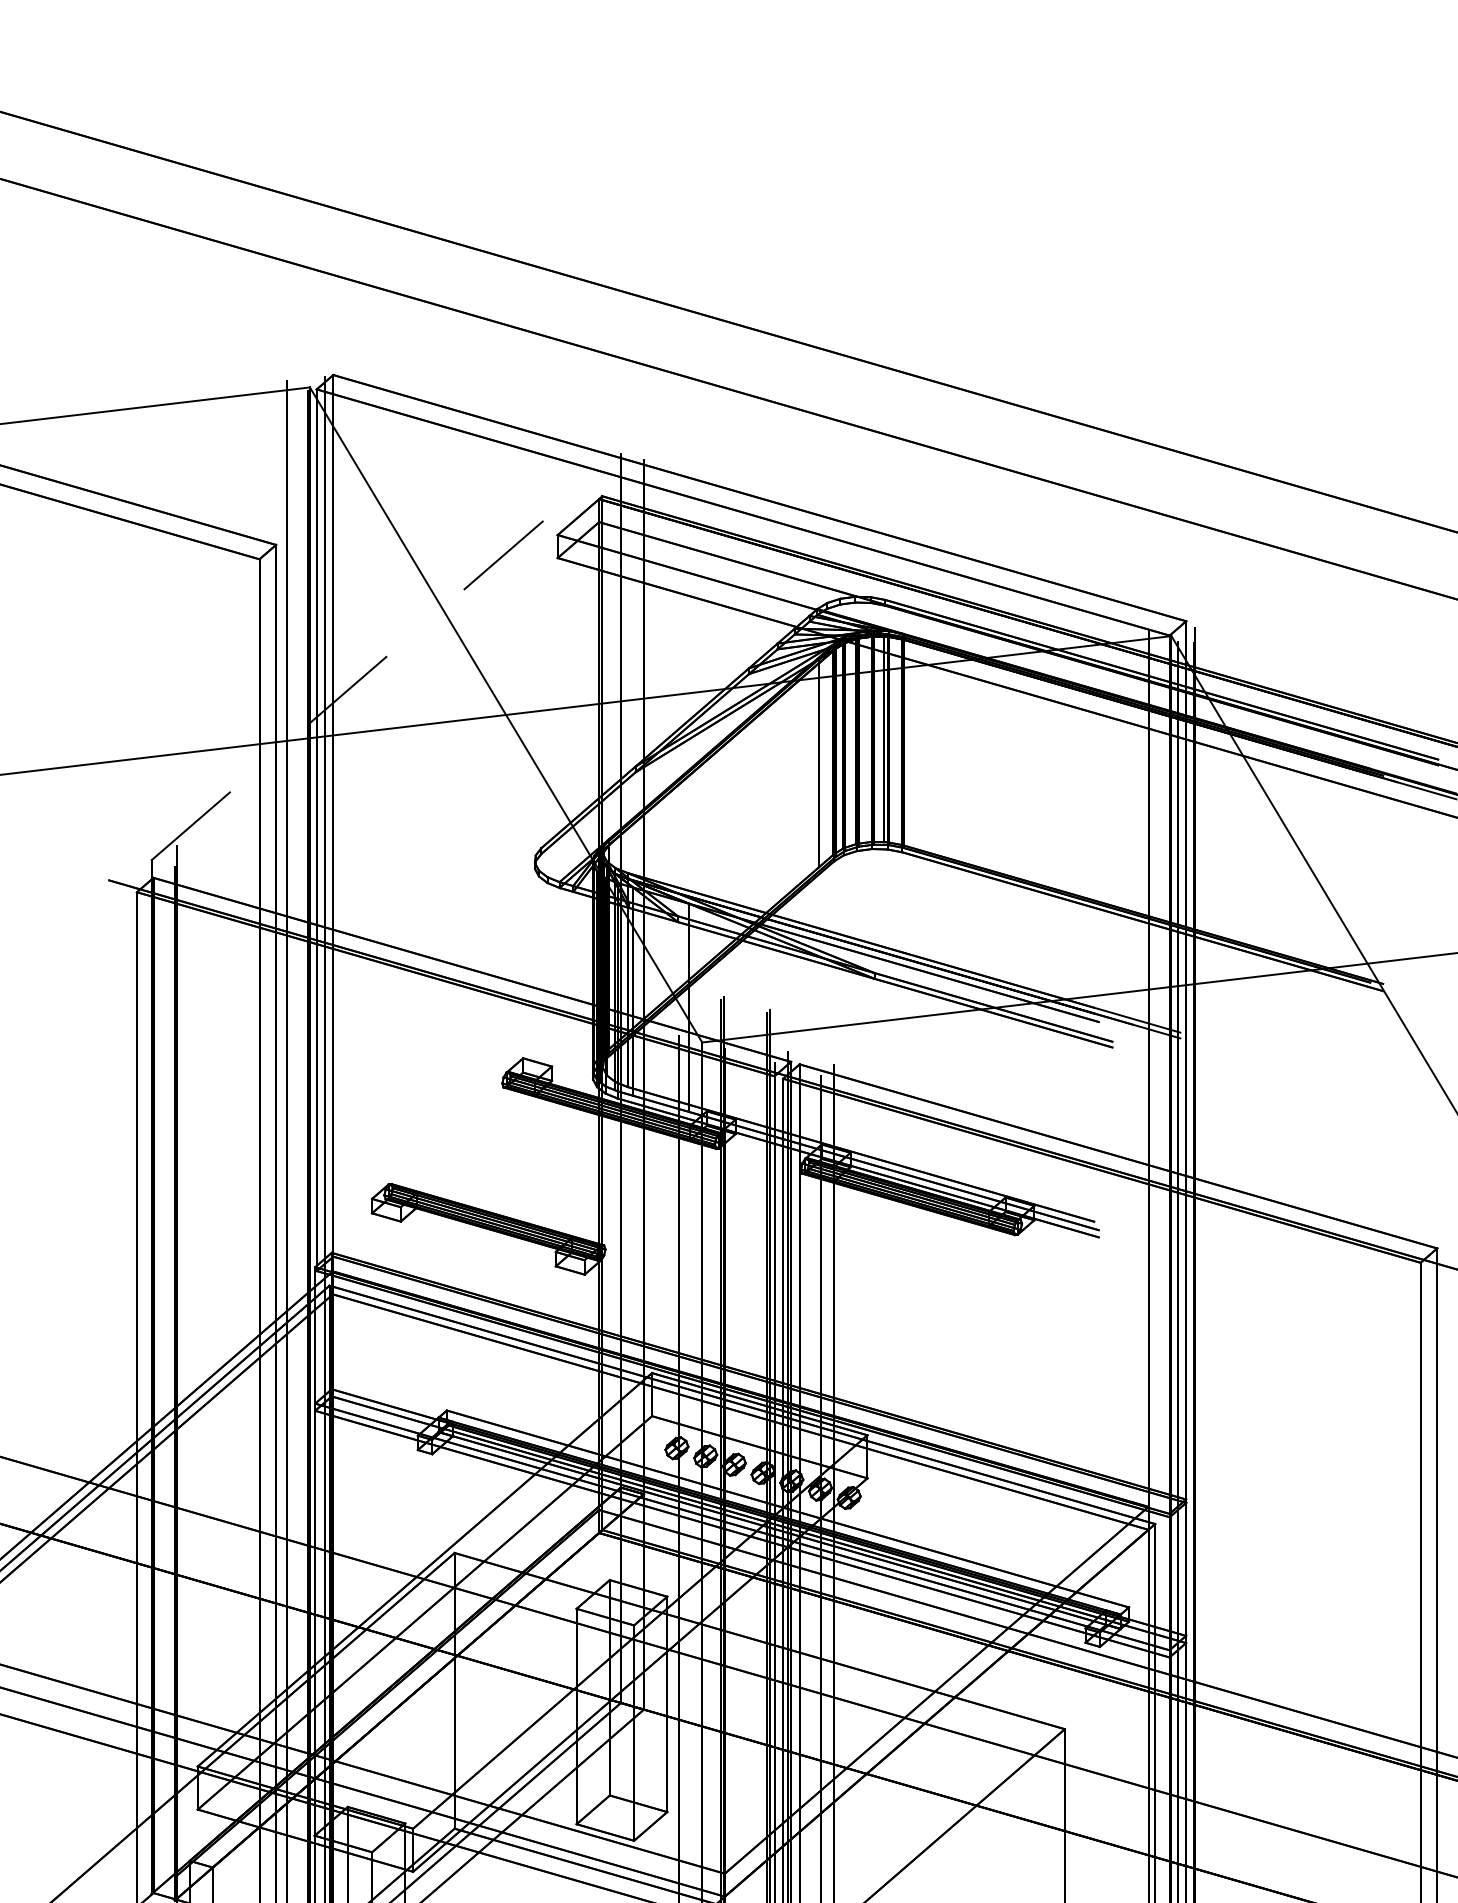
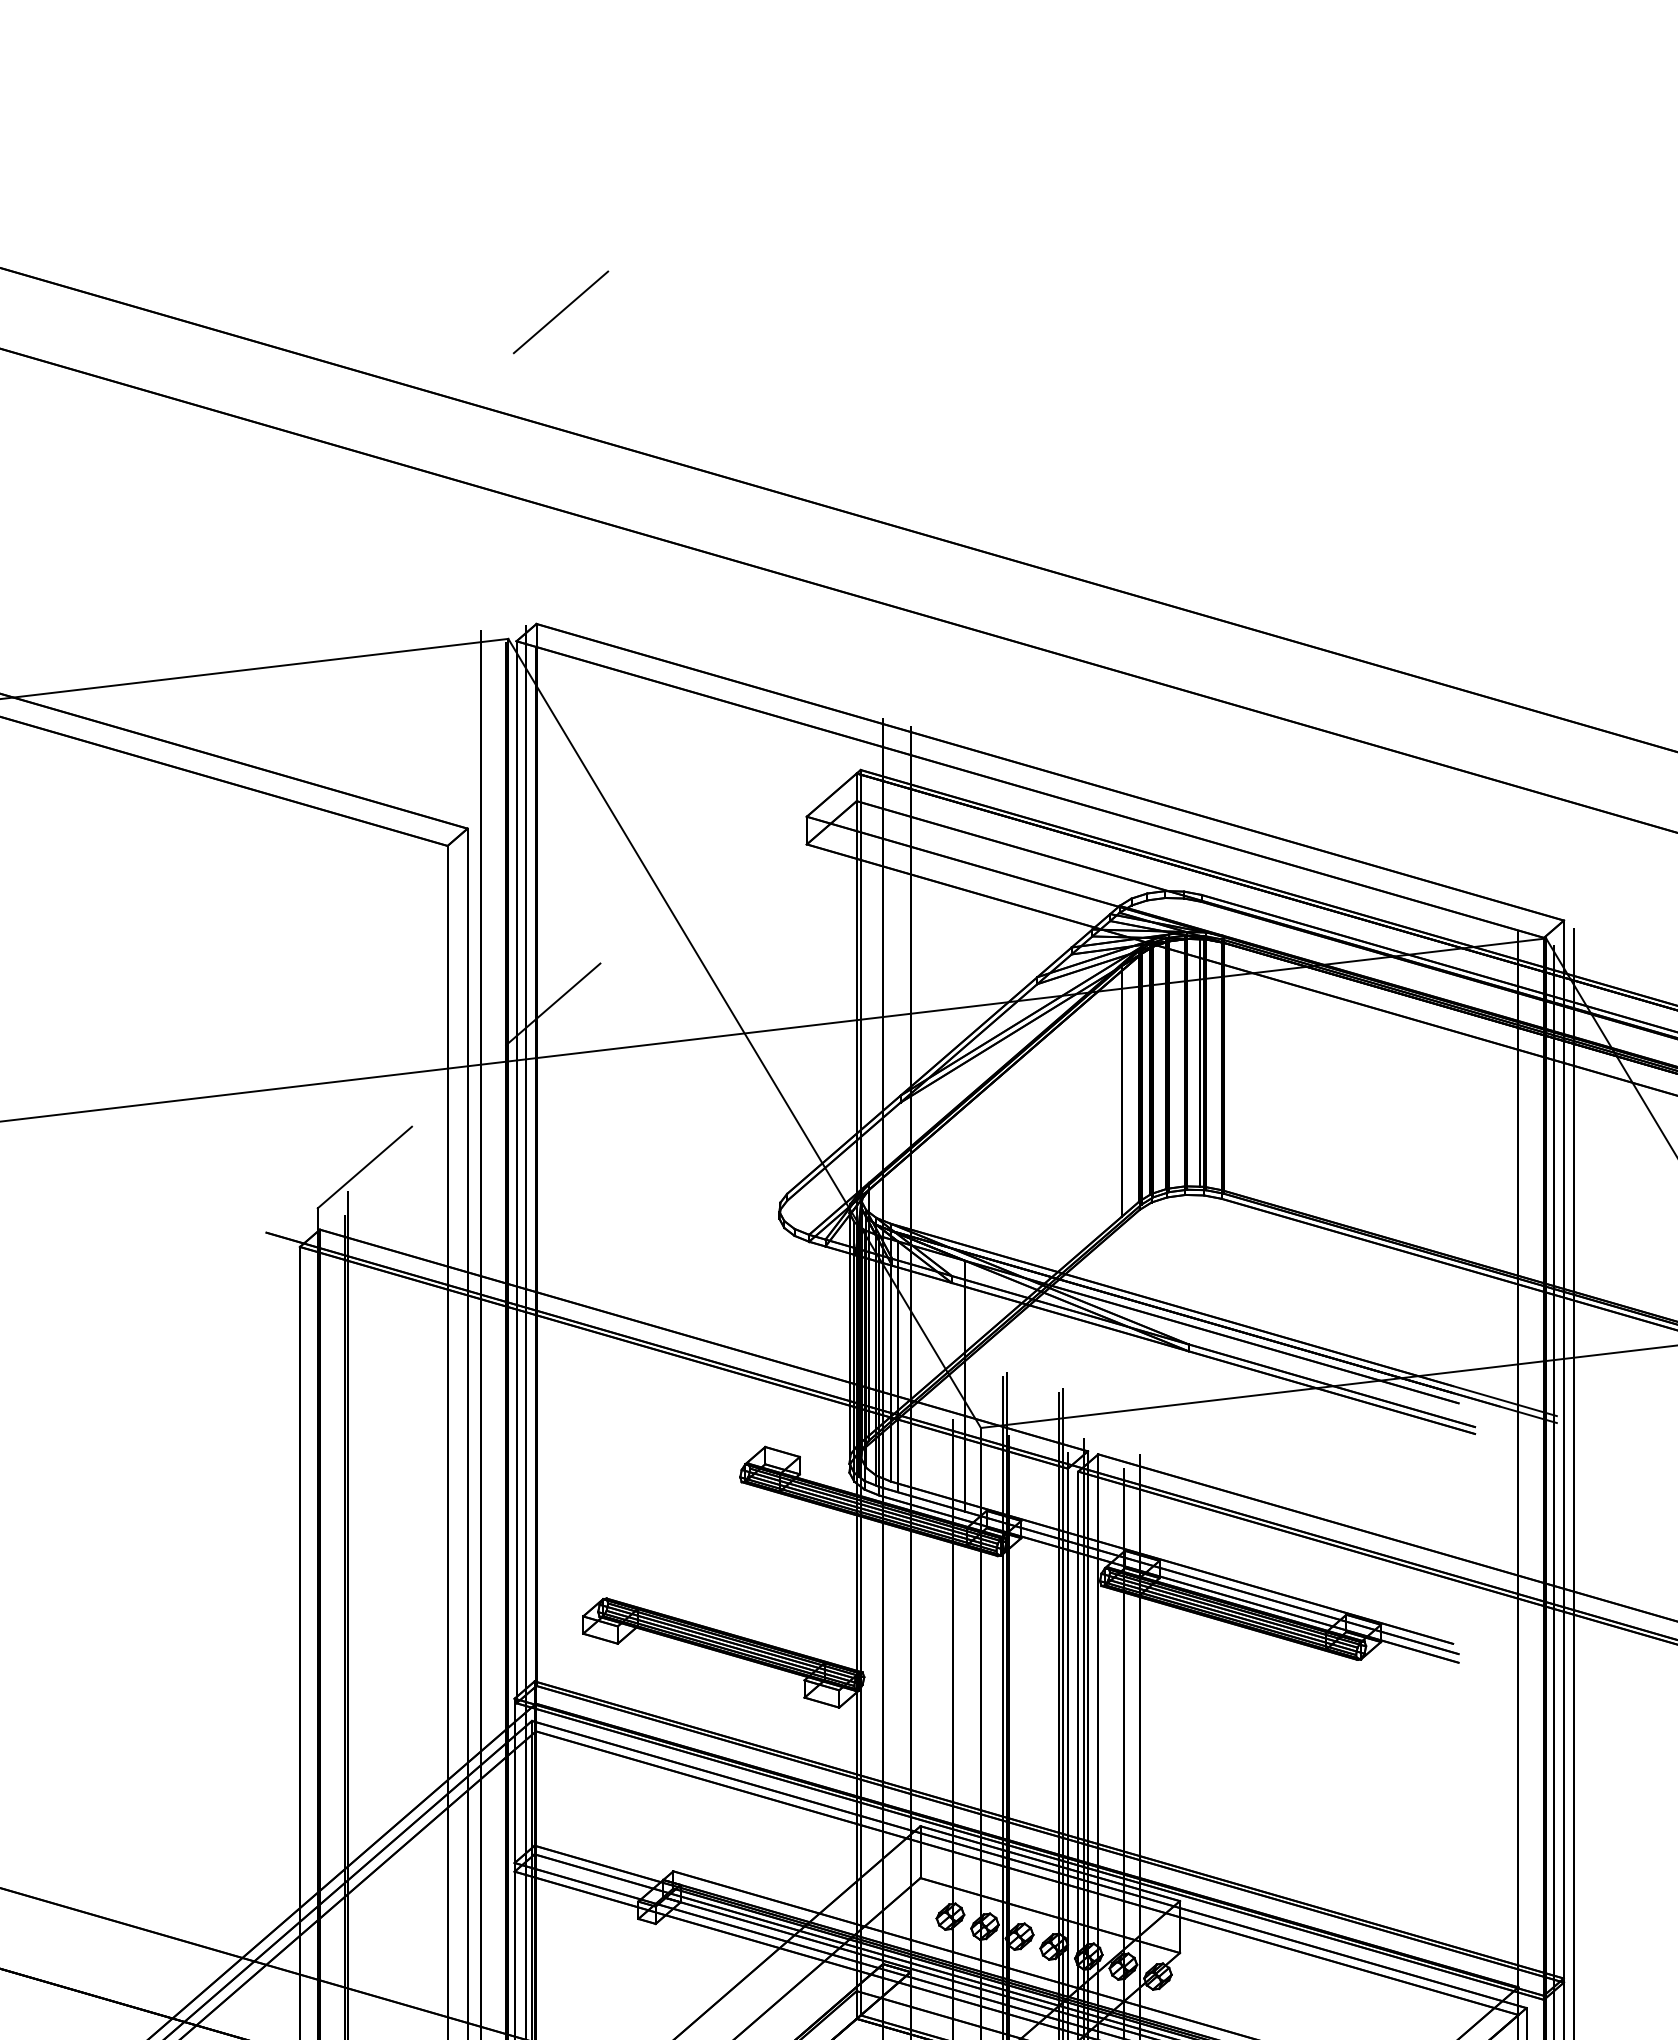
line: (503, 555) -> (560, 312), moved

